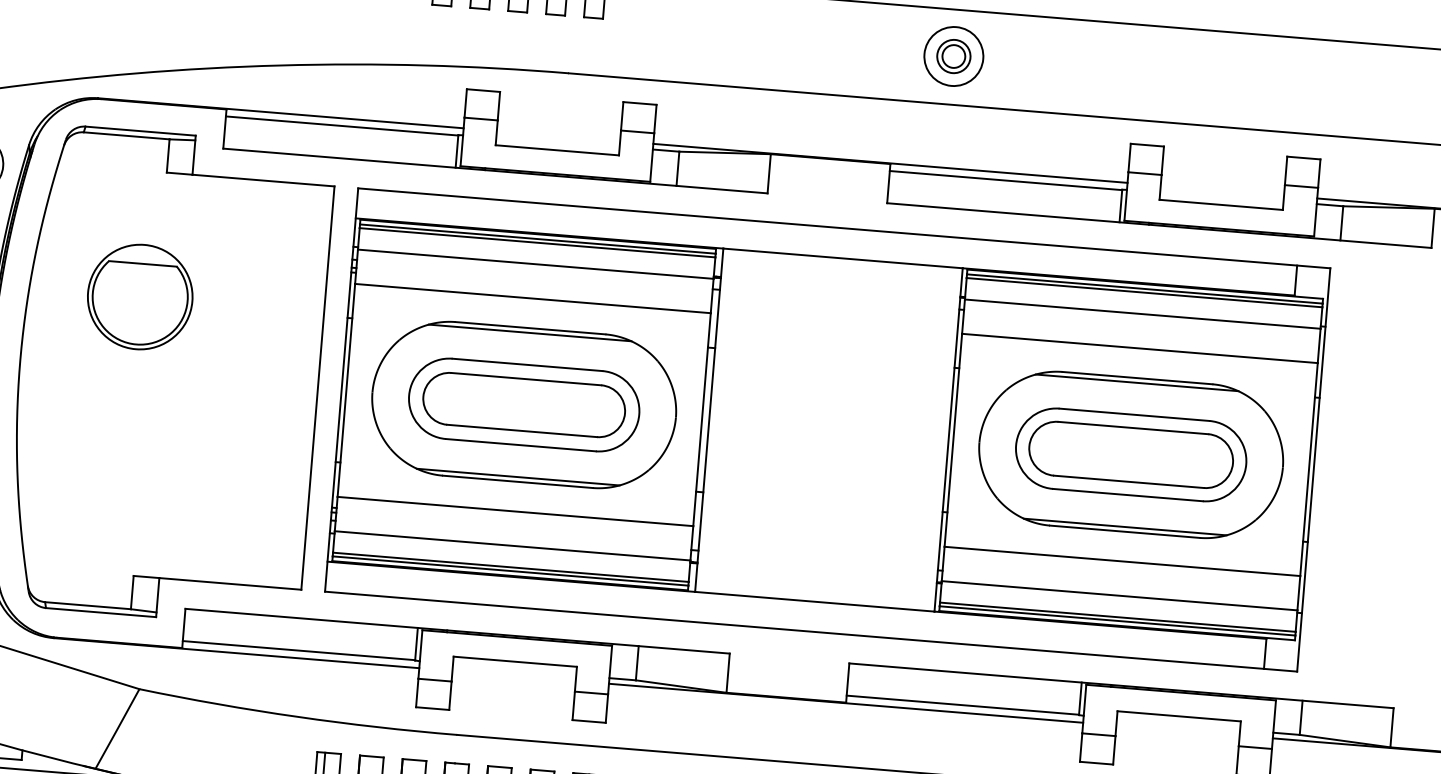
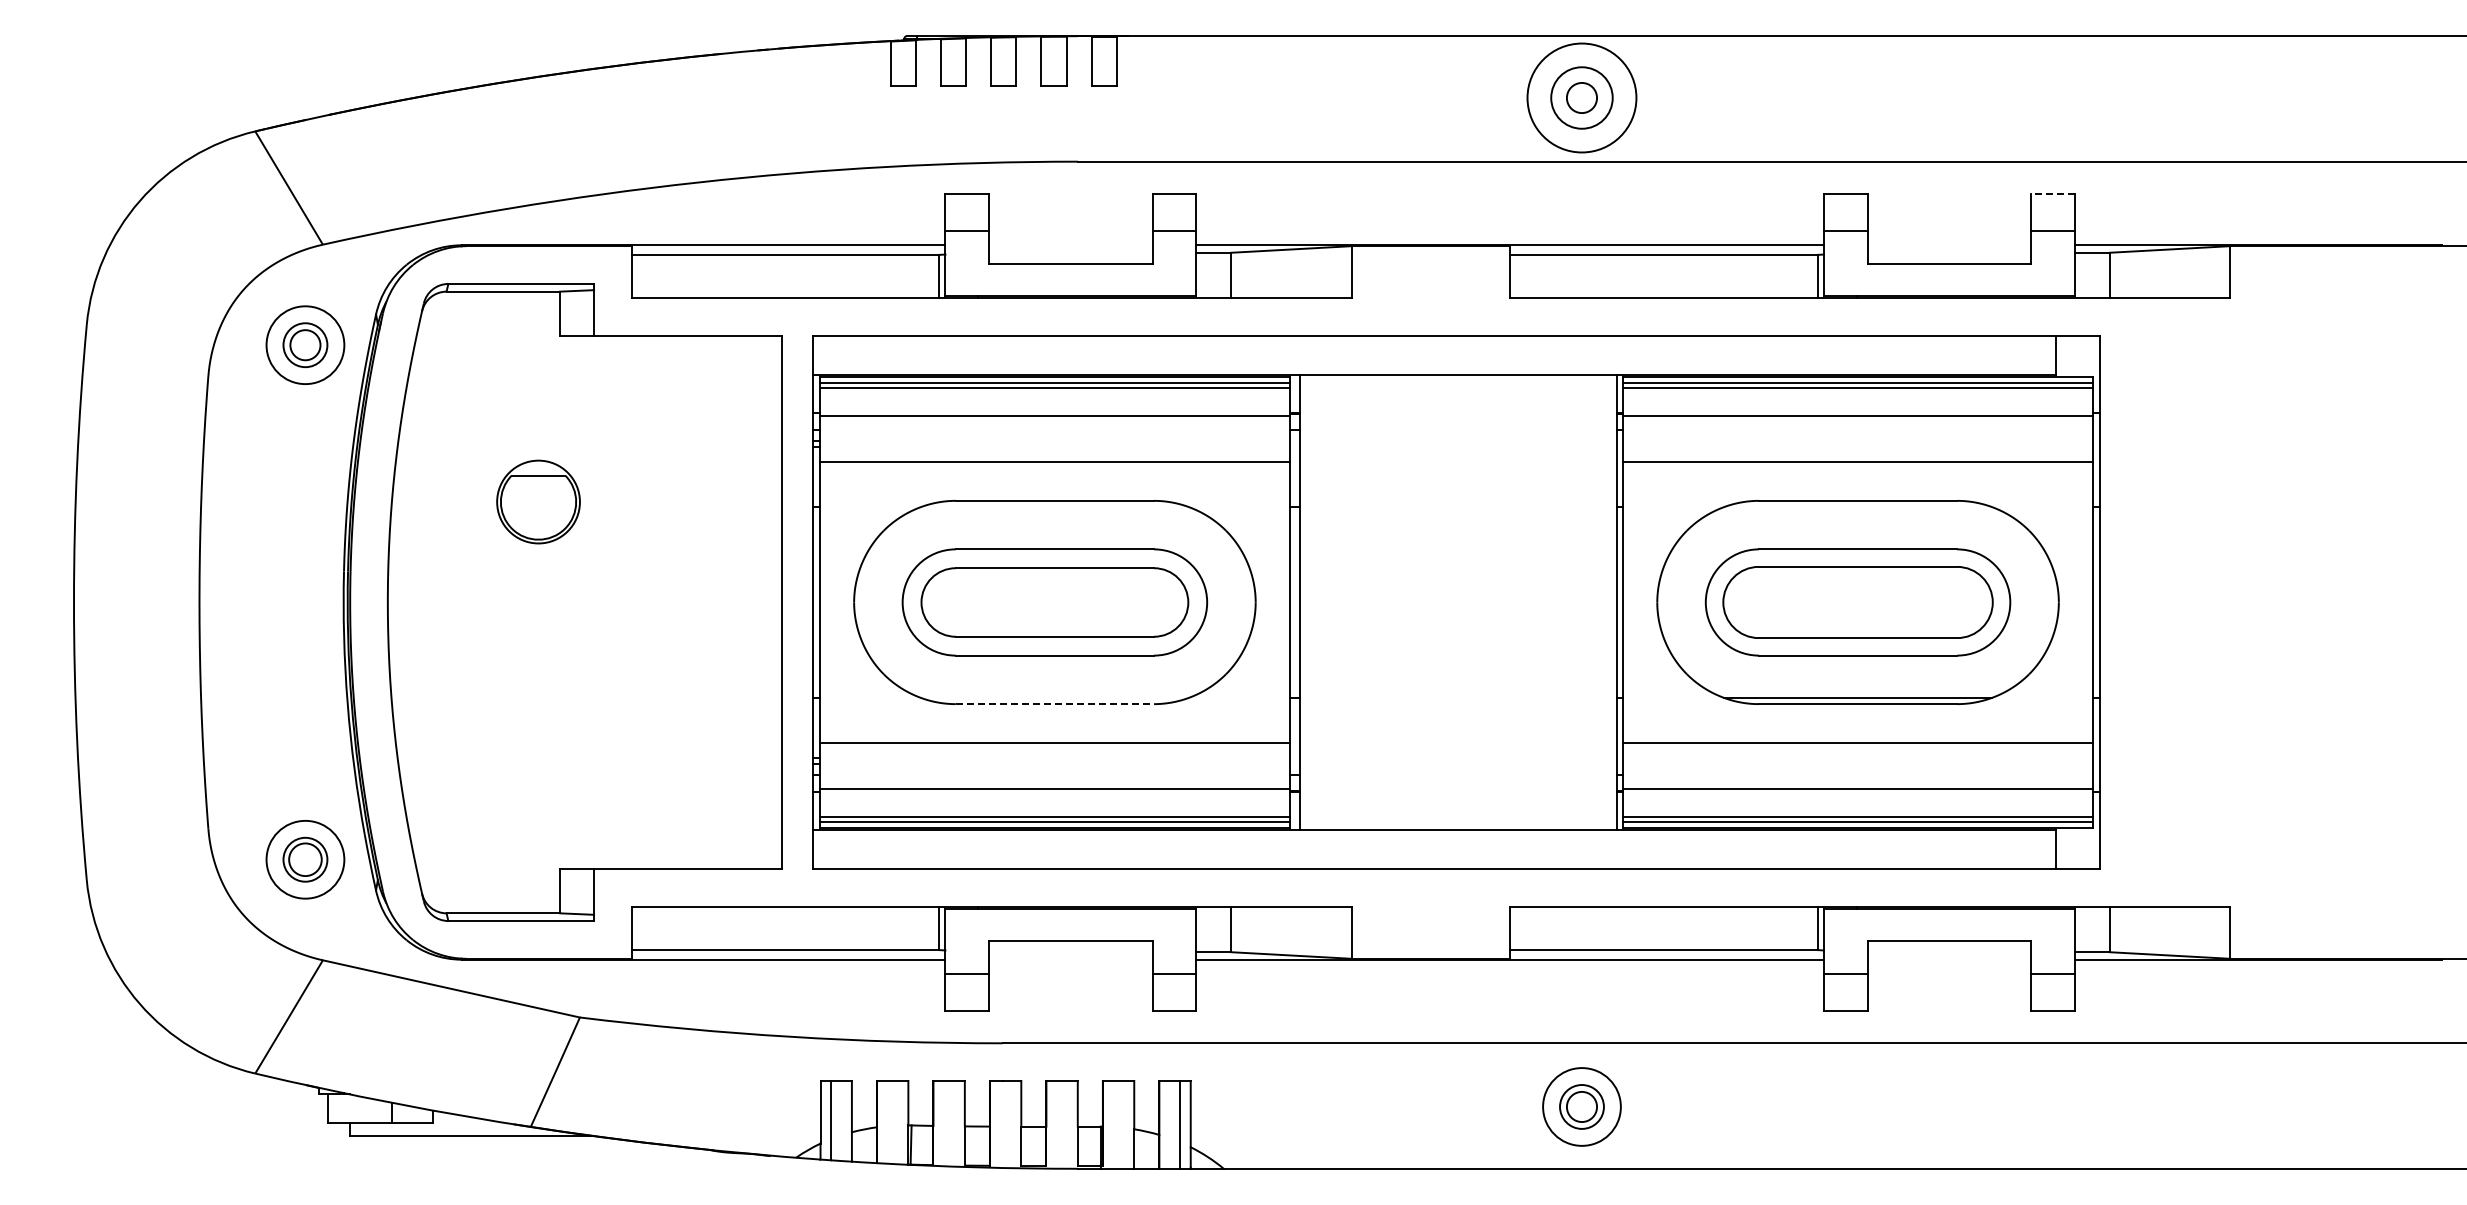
circle: (953, 56) -> (1581, 97), size x1.4
circle: (953, 56) -> (1581, 97), size x1.4
line: (1303, 157) -> (2052, 193), solid -> dashed
part: (140, 296) -> (538, 501), size x0.6
line: (529, 333) -> (1054, 507), removed
line: (1137, 383) -> (1858, 507), removed
line: (517, 476) -> (1054, 697), removed
line: (518, 482) -> (1055, 704), solid -> dashed

